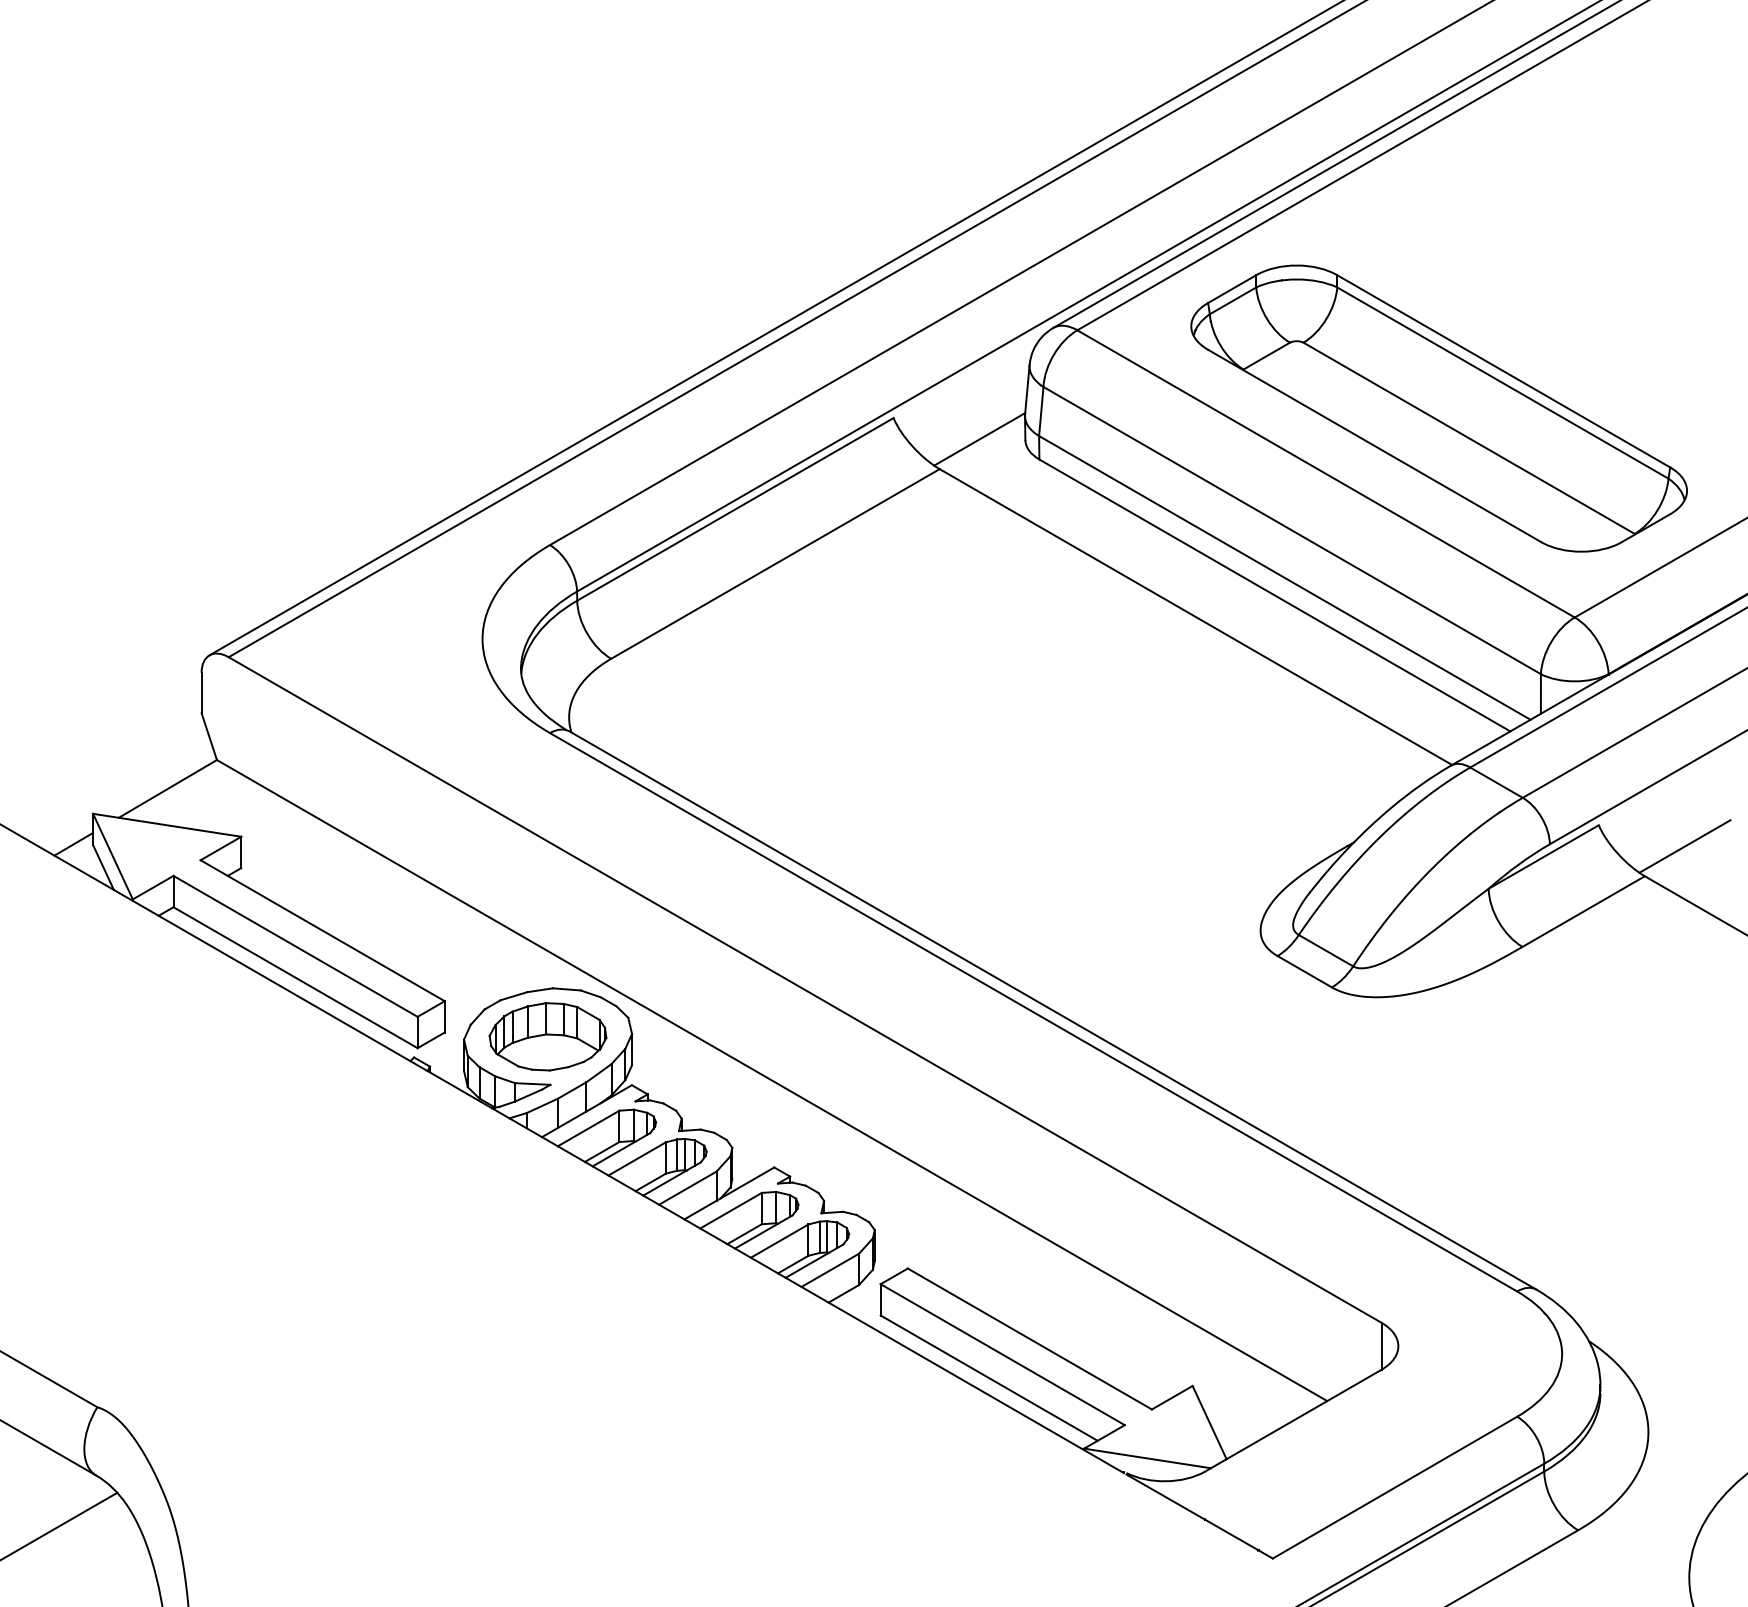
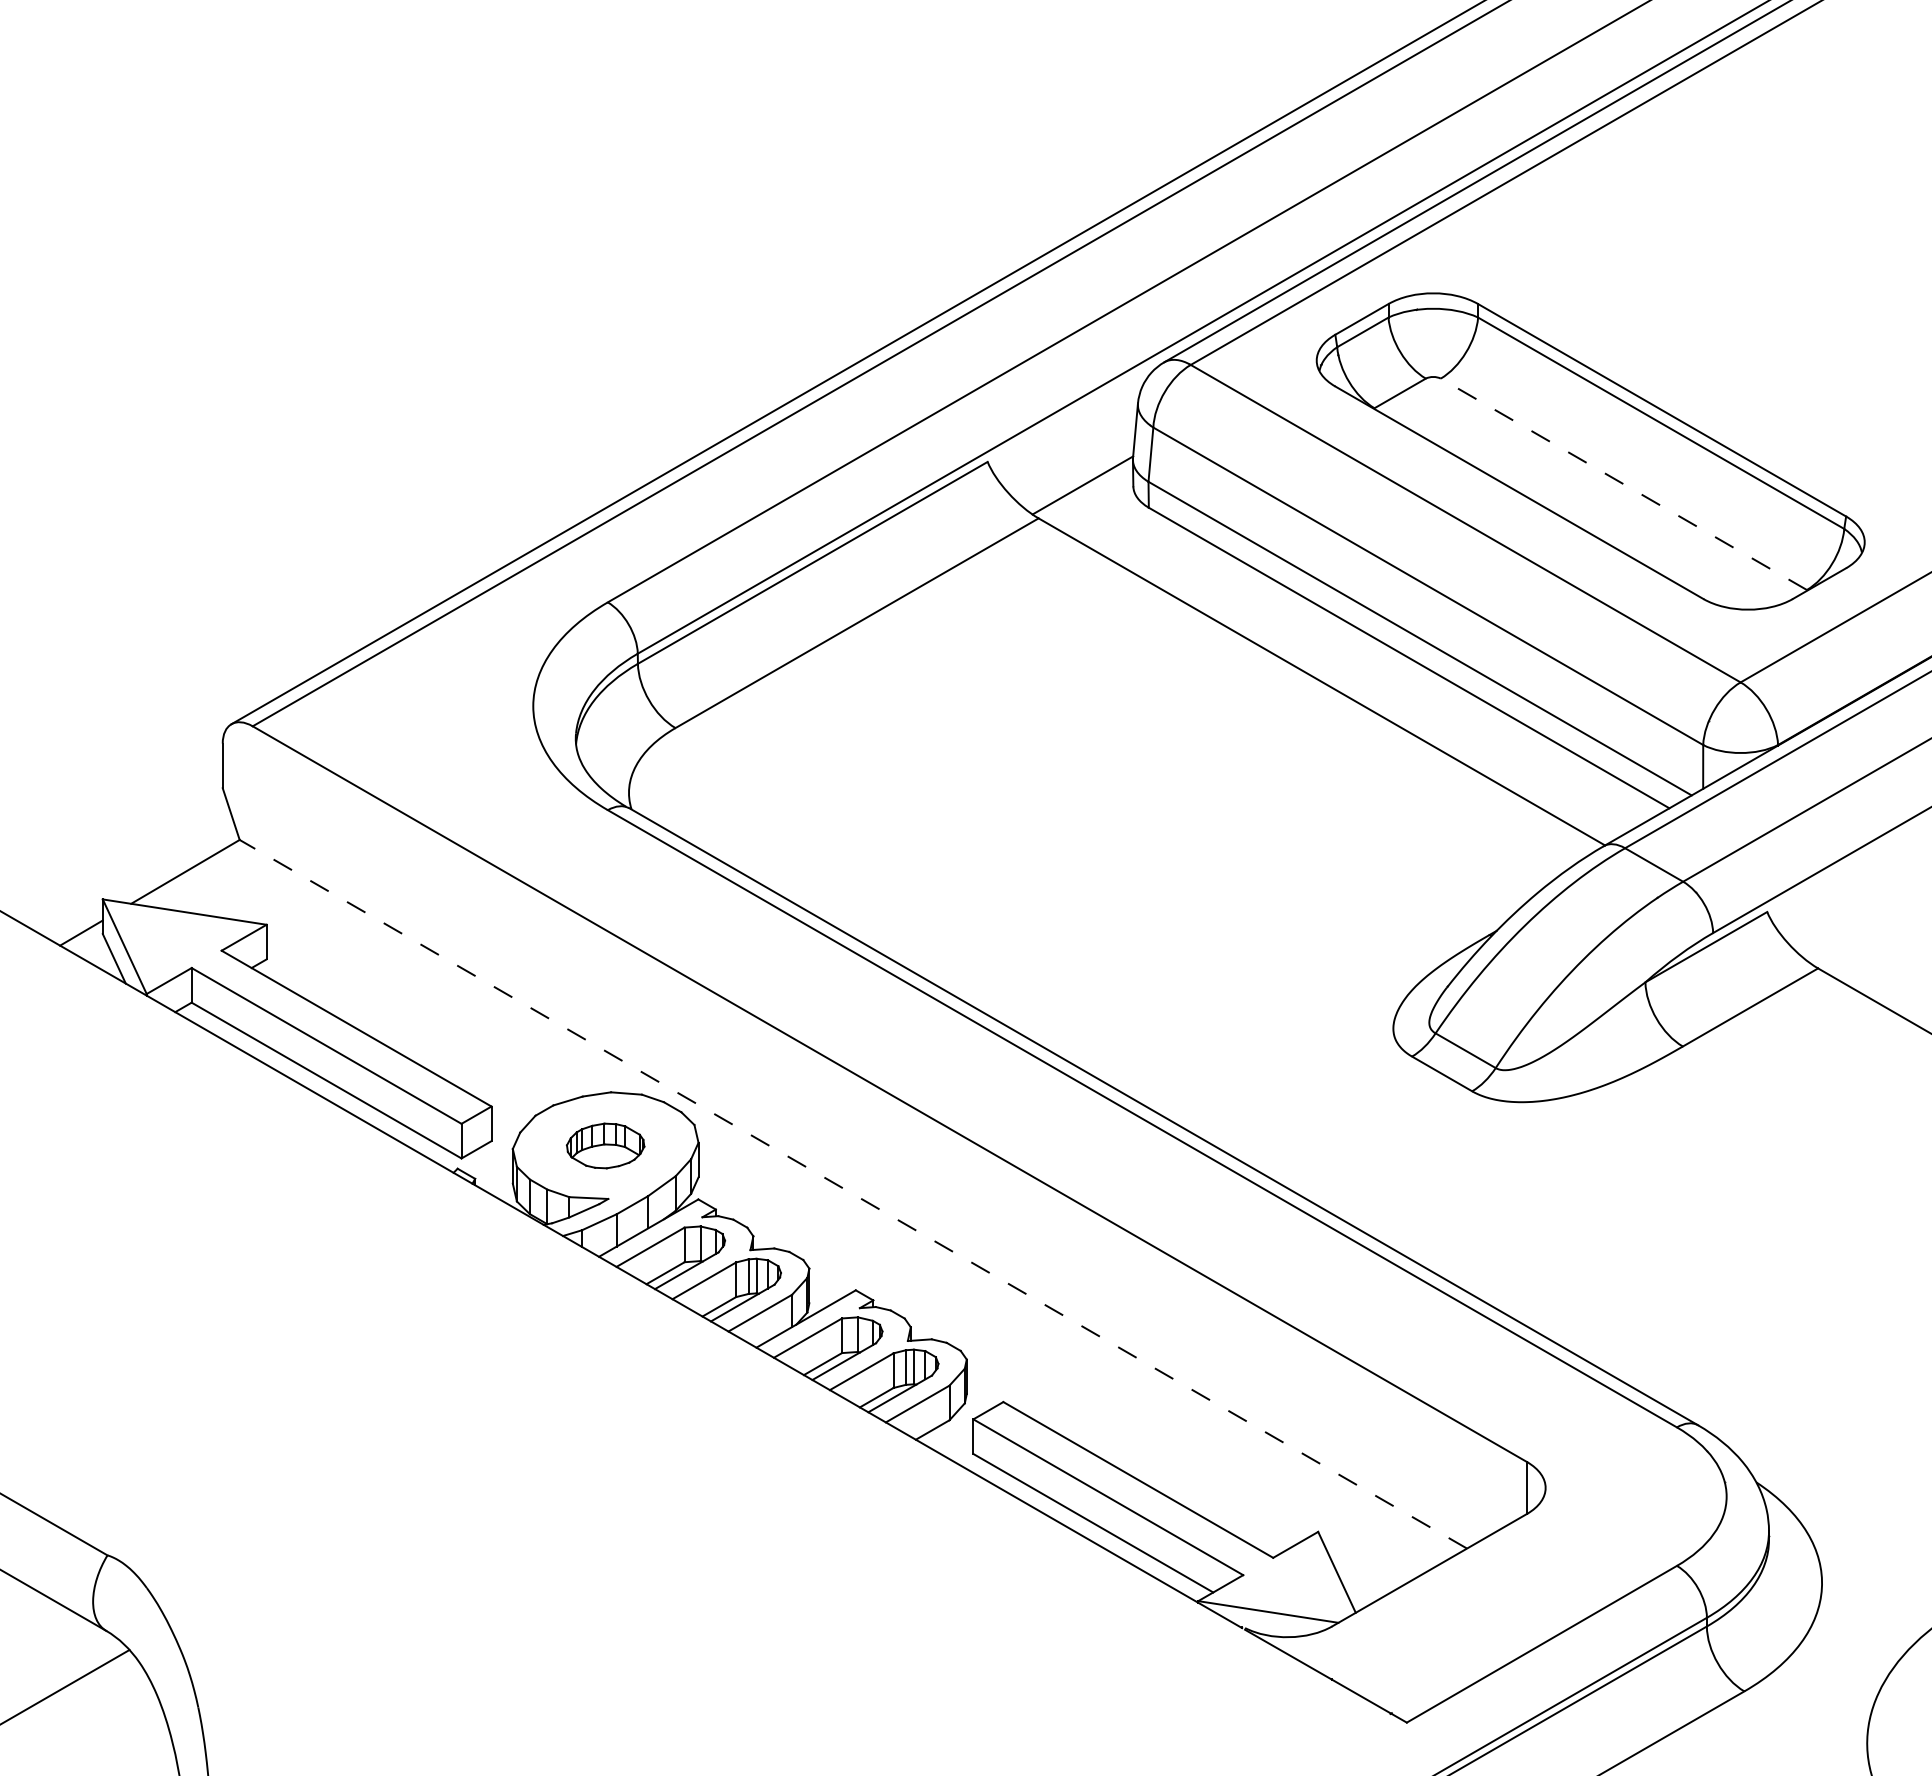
line: (1468, 438) -> (1623, 484), solid -> dashed
line: (1684, 846) -> (1861, 935), removed
part: (547, 1036) -> (605, 1145), size x0.6
line: (771, 1080) -> (852, 1194), solid -> dashed

